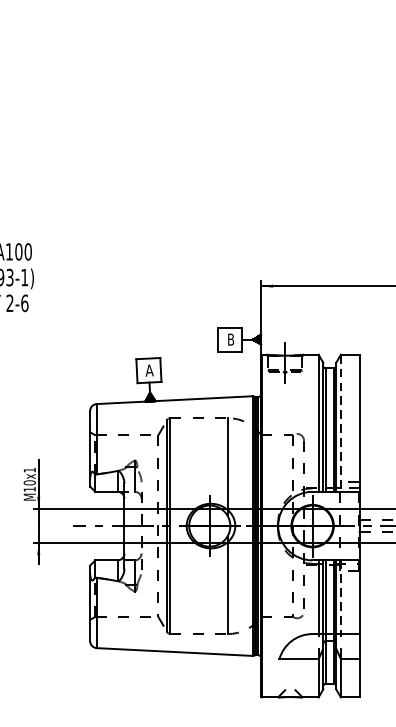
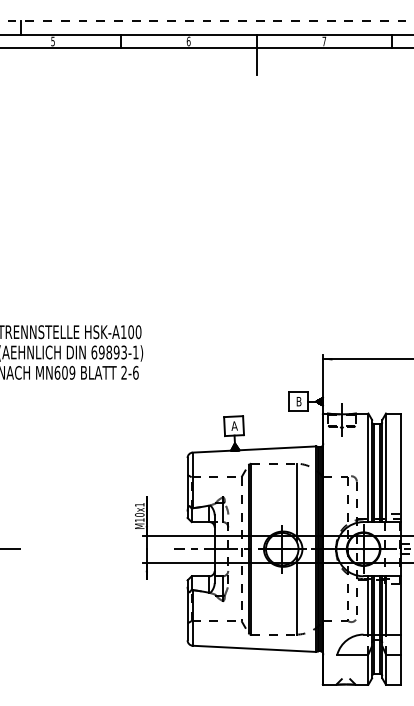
line: (341, 424) -> (386, 468), dashed -> solid
line: (341, 597) -> (386, 605), dashed -> solid

